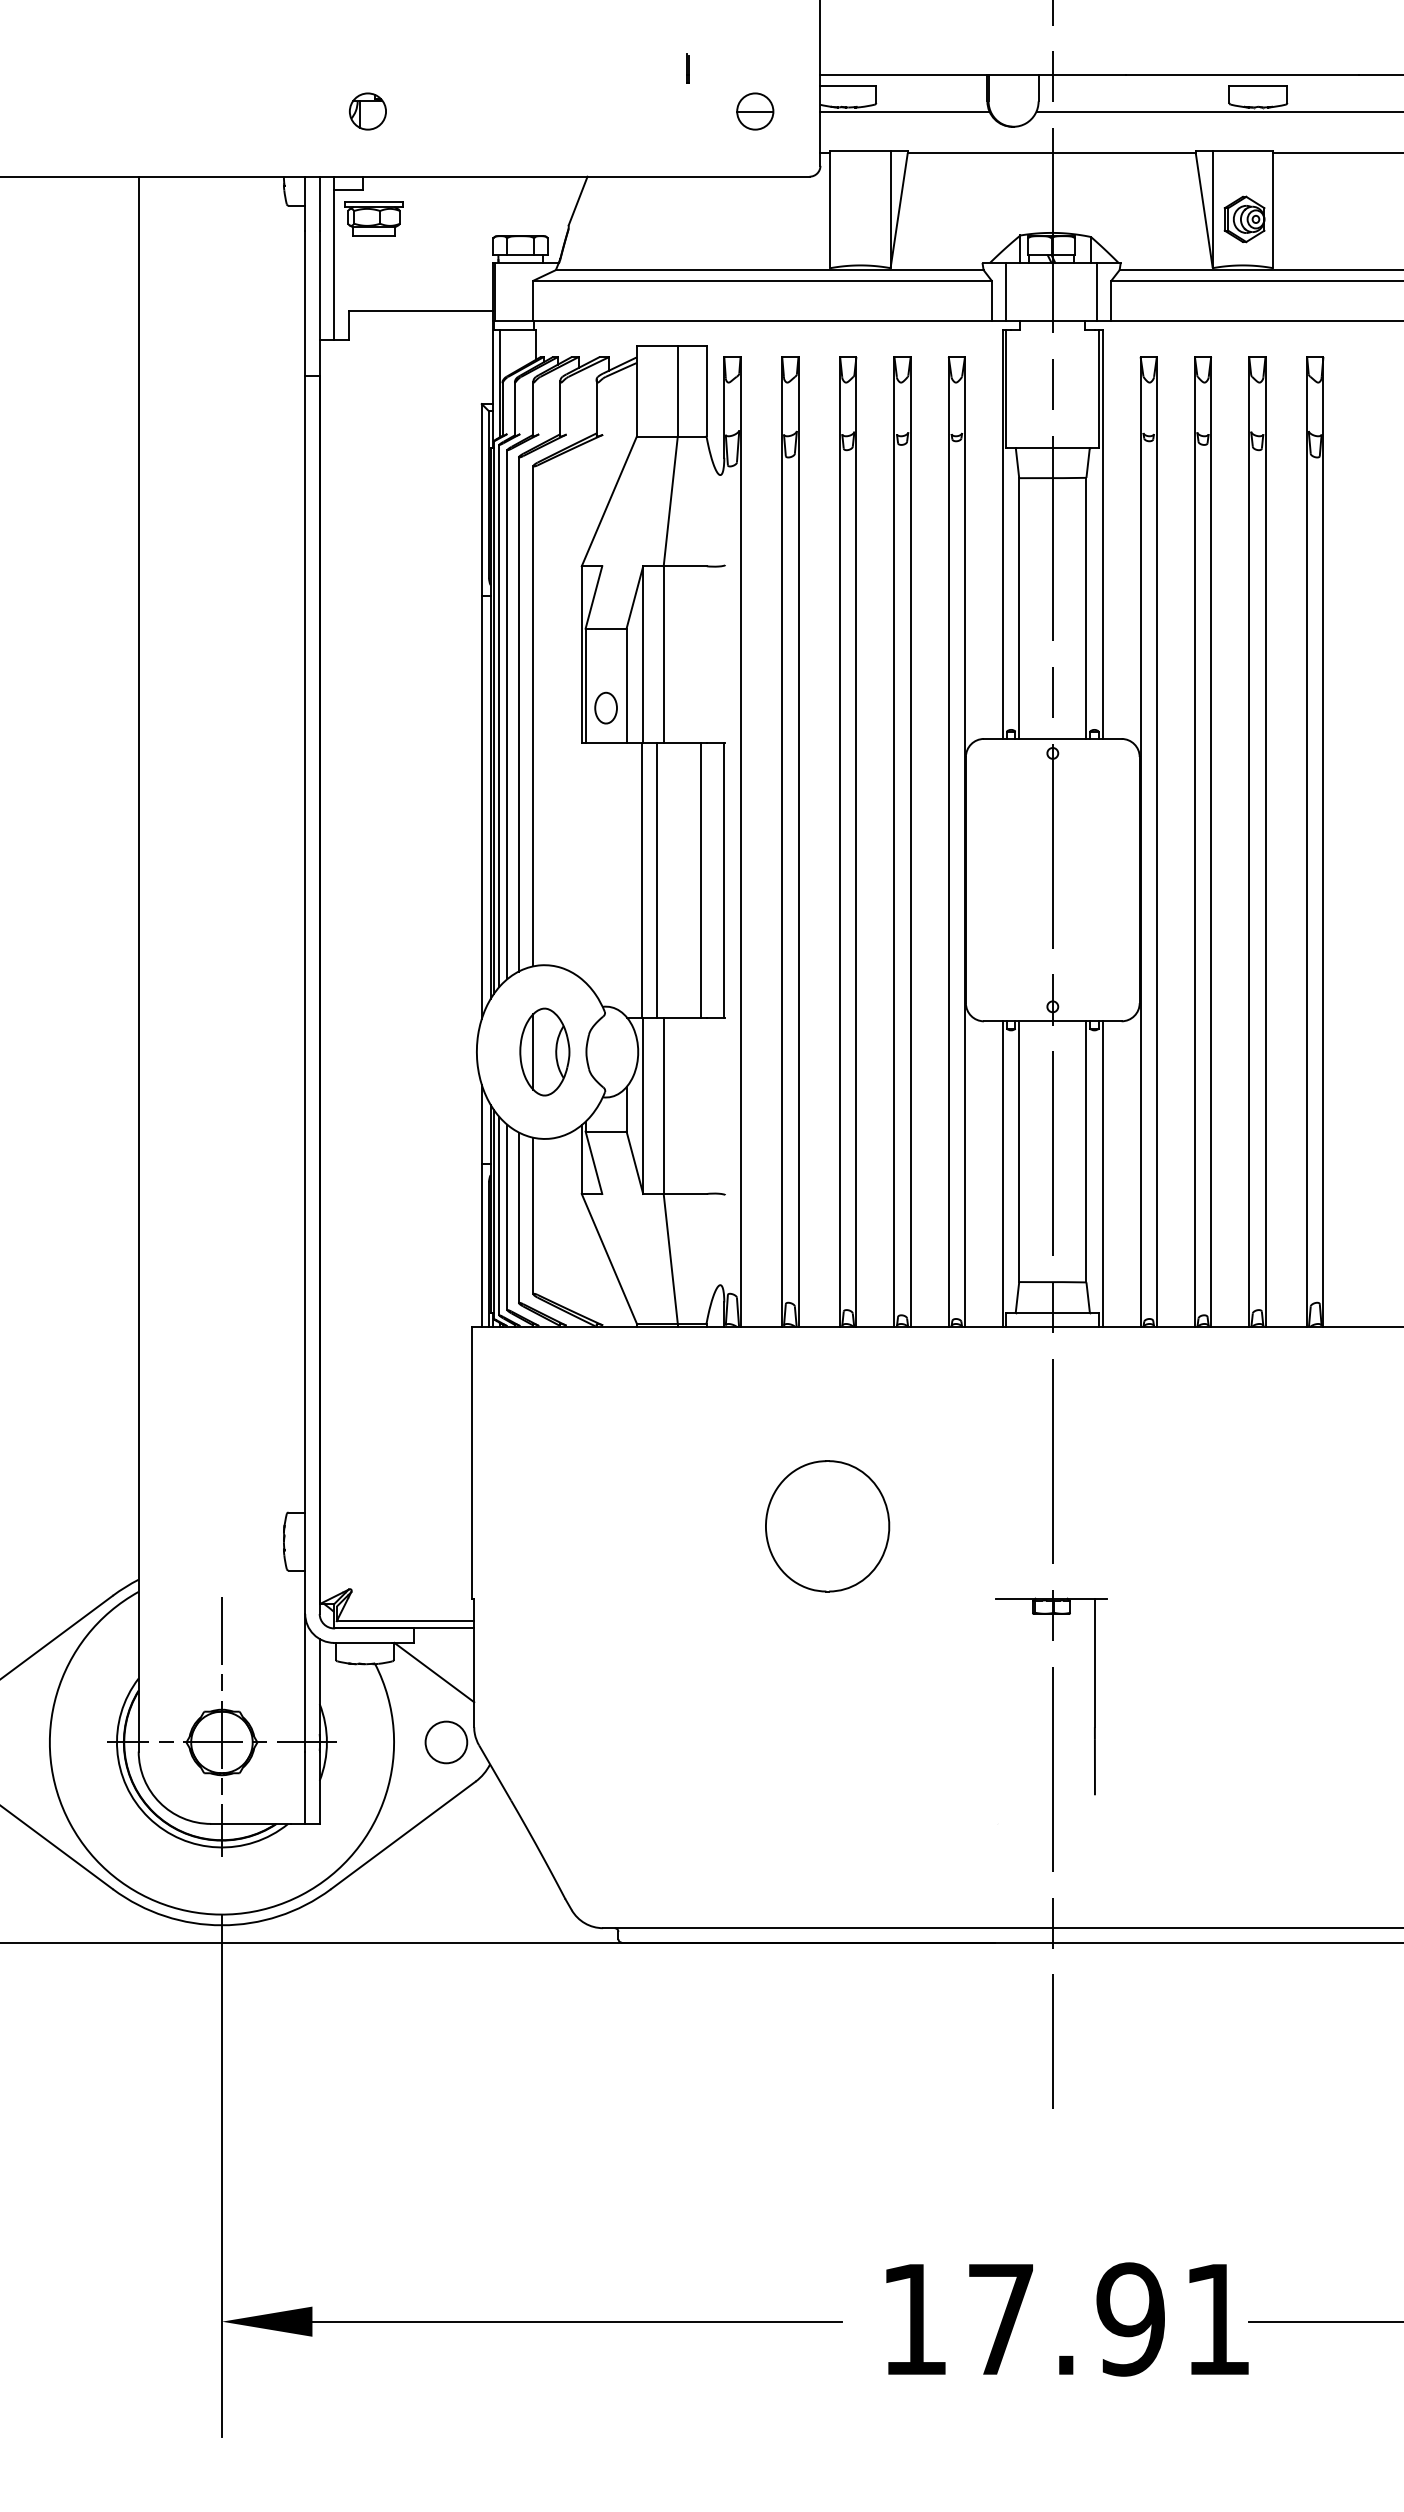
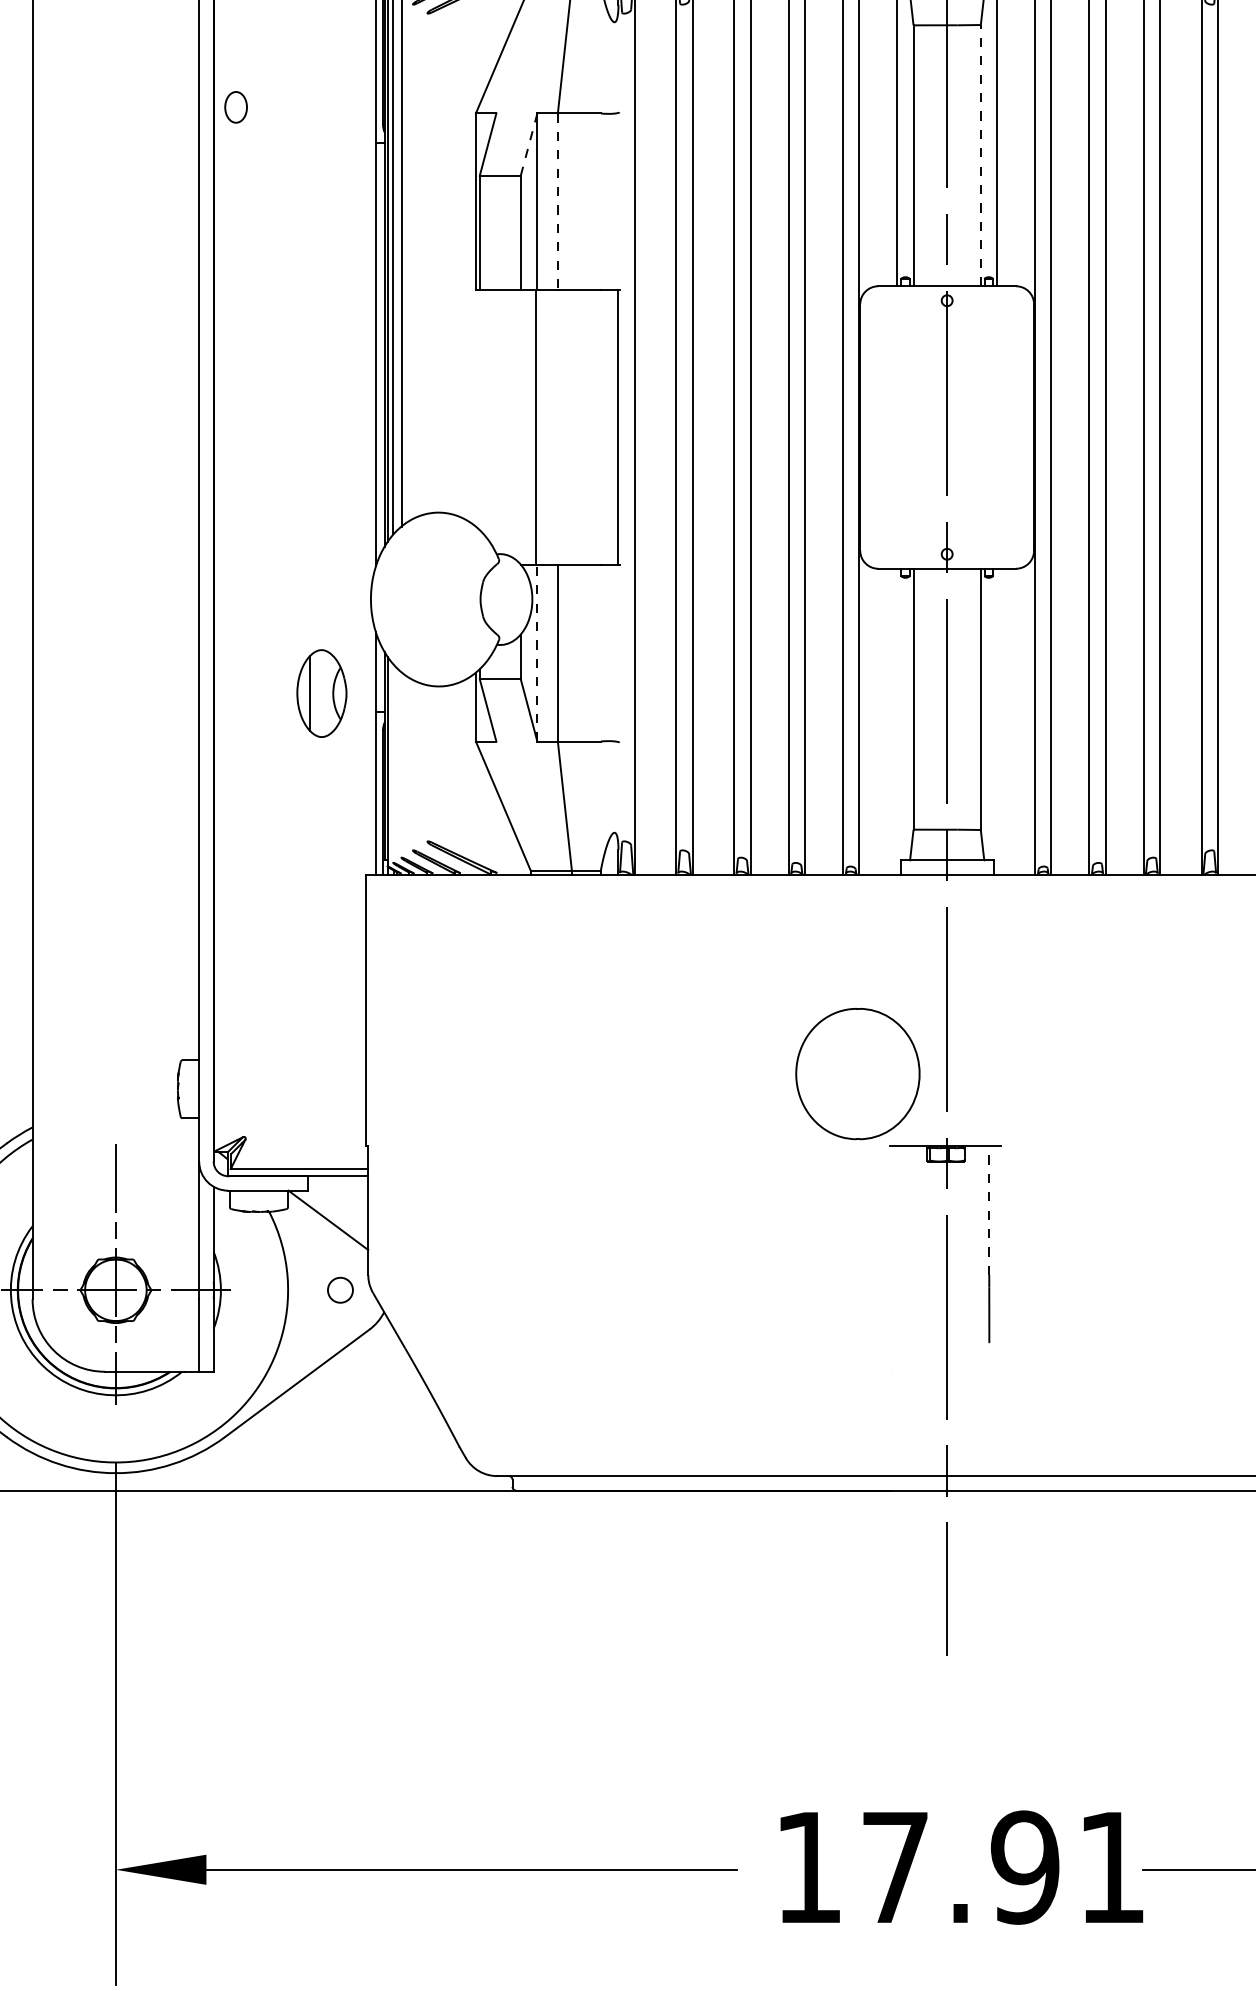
line: (634, 597) -> (528, 144), solid -> dashed
line: (1086, 608) -> (980, 155), solid -> dashed
line: (663, 654) -> (557, 201), solid -> dashed
part: (605, 707) -> (235, 106), moved
line: (518, 714) -> (412, 261), removed
line: (533, 716) -> (427, 263), removed
line: (657, 879) -> (551, 426), removed
line: (701, 879) -> (595, 426), removed
part: (544, 1051) -> (321, 693), moved
line: (643, 1105) -> (537, 652), solid -> dashed
line: (1003, 1174) -> (897, 722), removed
line: (1102, 1174) -> (996, 722), removed
line: (499, 1215) -> (393, 763), removed
line: (533, 1215) -> (427, 763), removed
line: (507, 1217) -> (401, 765), removed
line: (518, 1217) -> (412, 765), removed
part: (827, 1526) -> (857, 1074), moved
line: (1094, 1662) -> (988, 1210), solid -> dashed
circle: (446, 1742) -> (340, 1290), size x0.6

